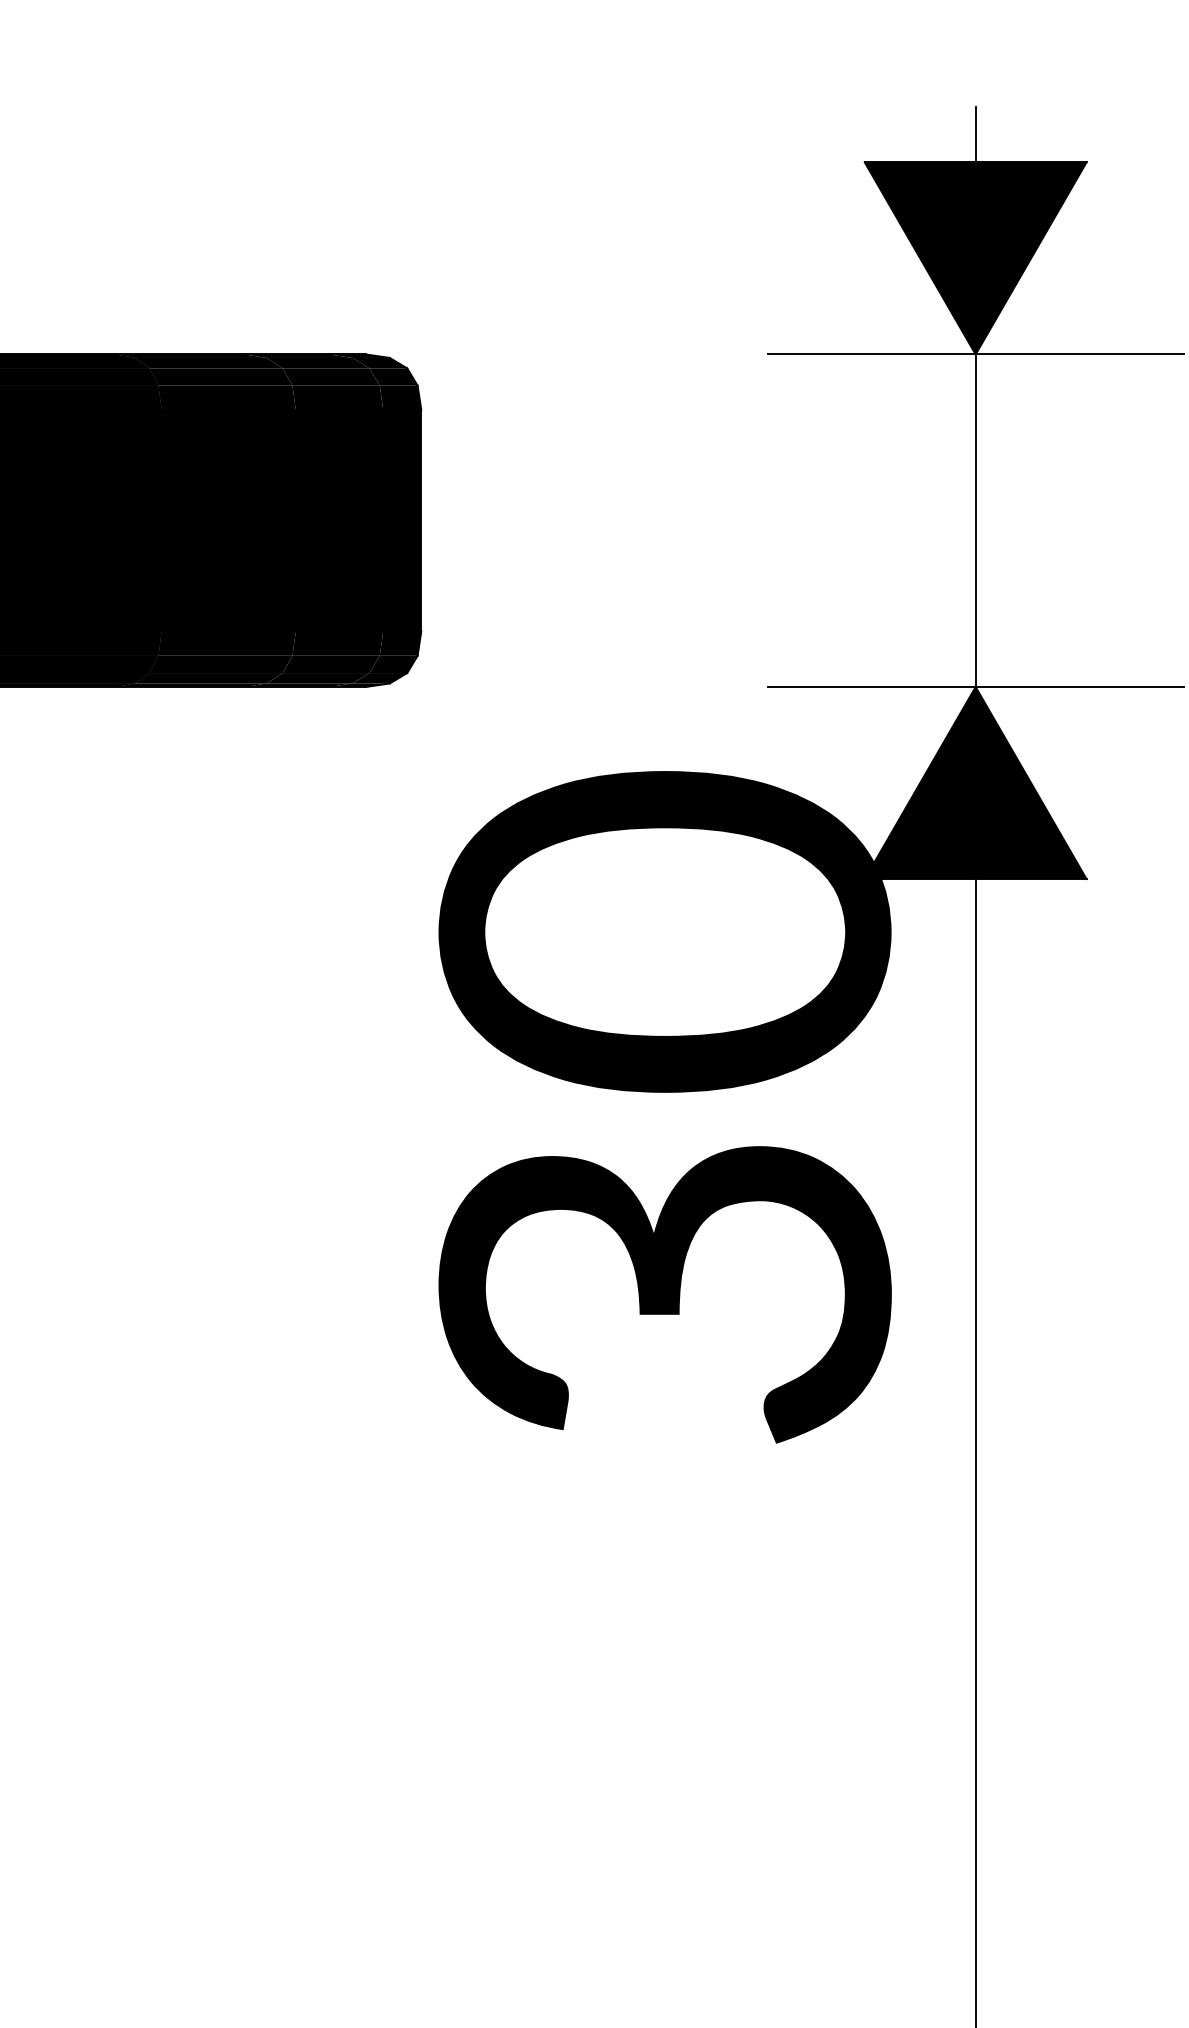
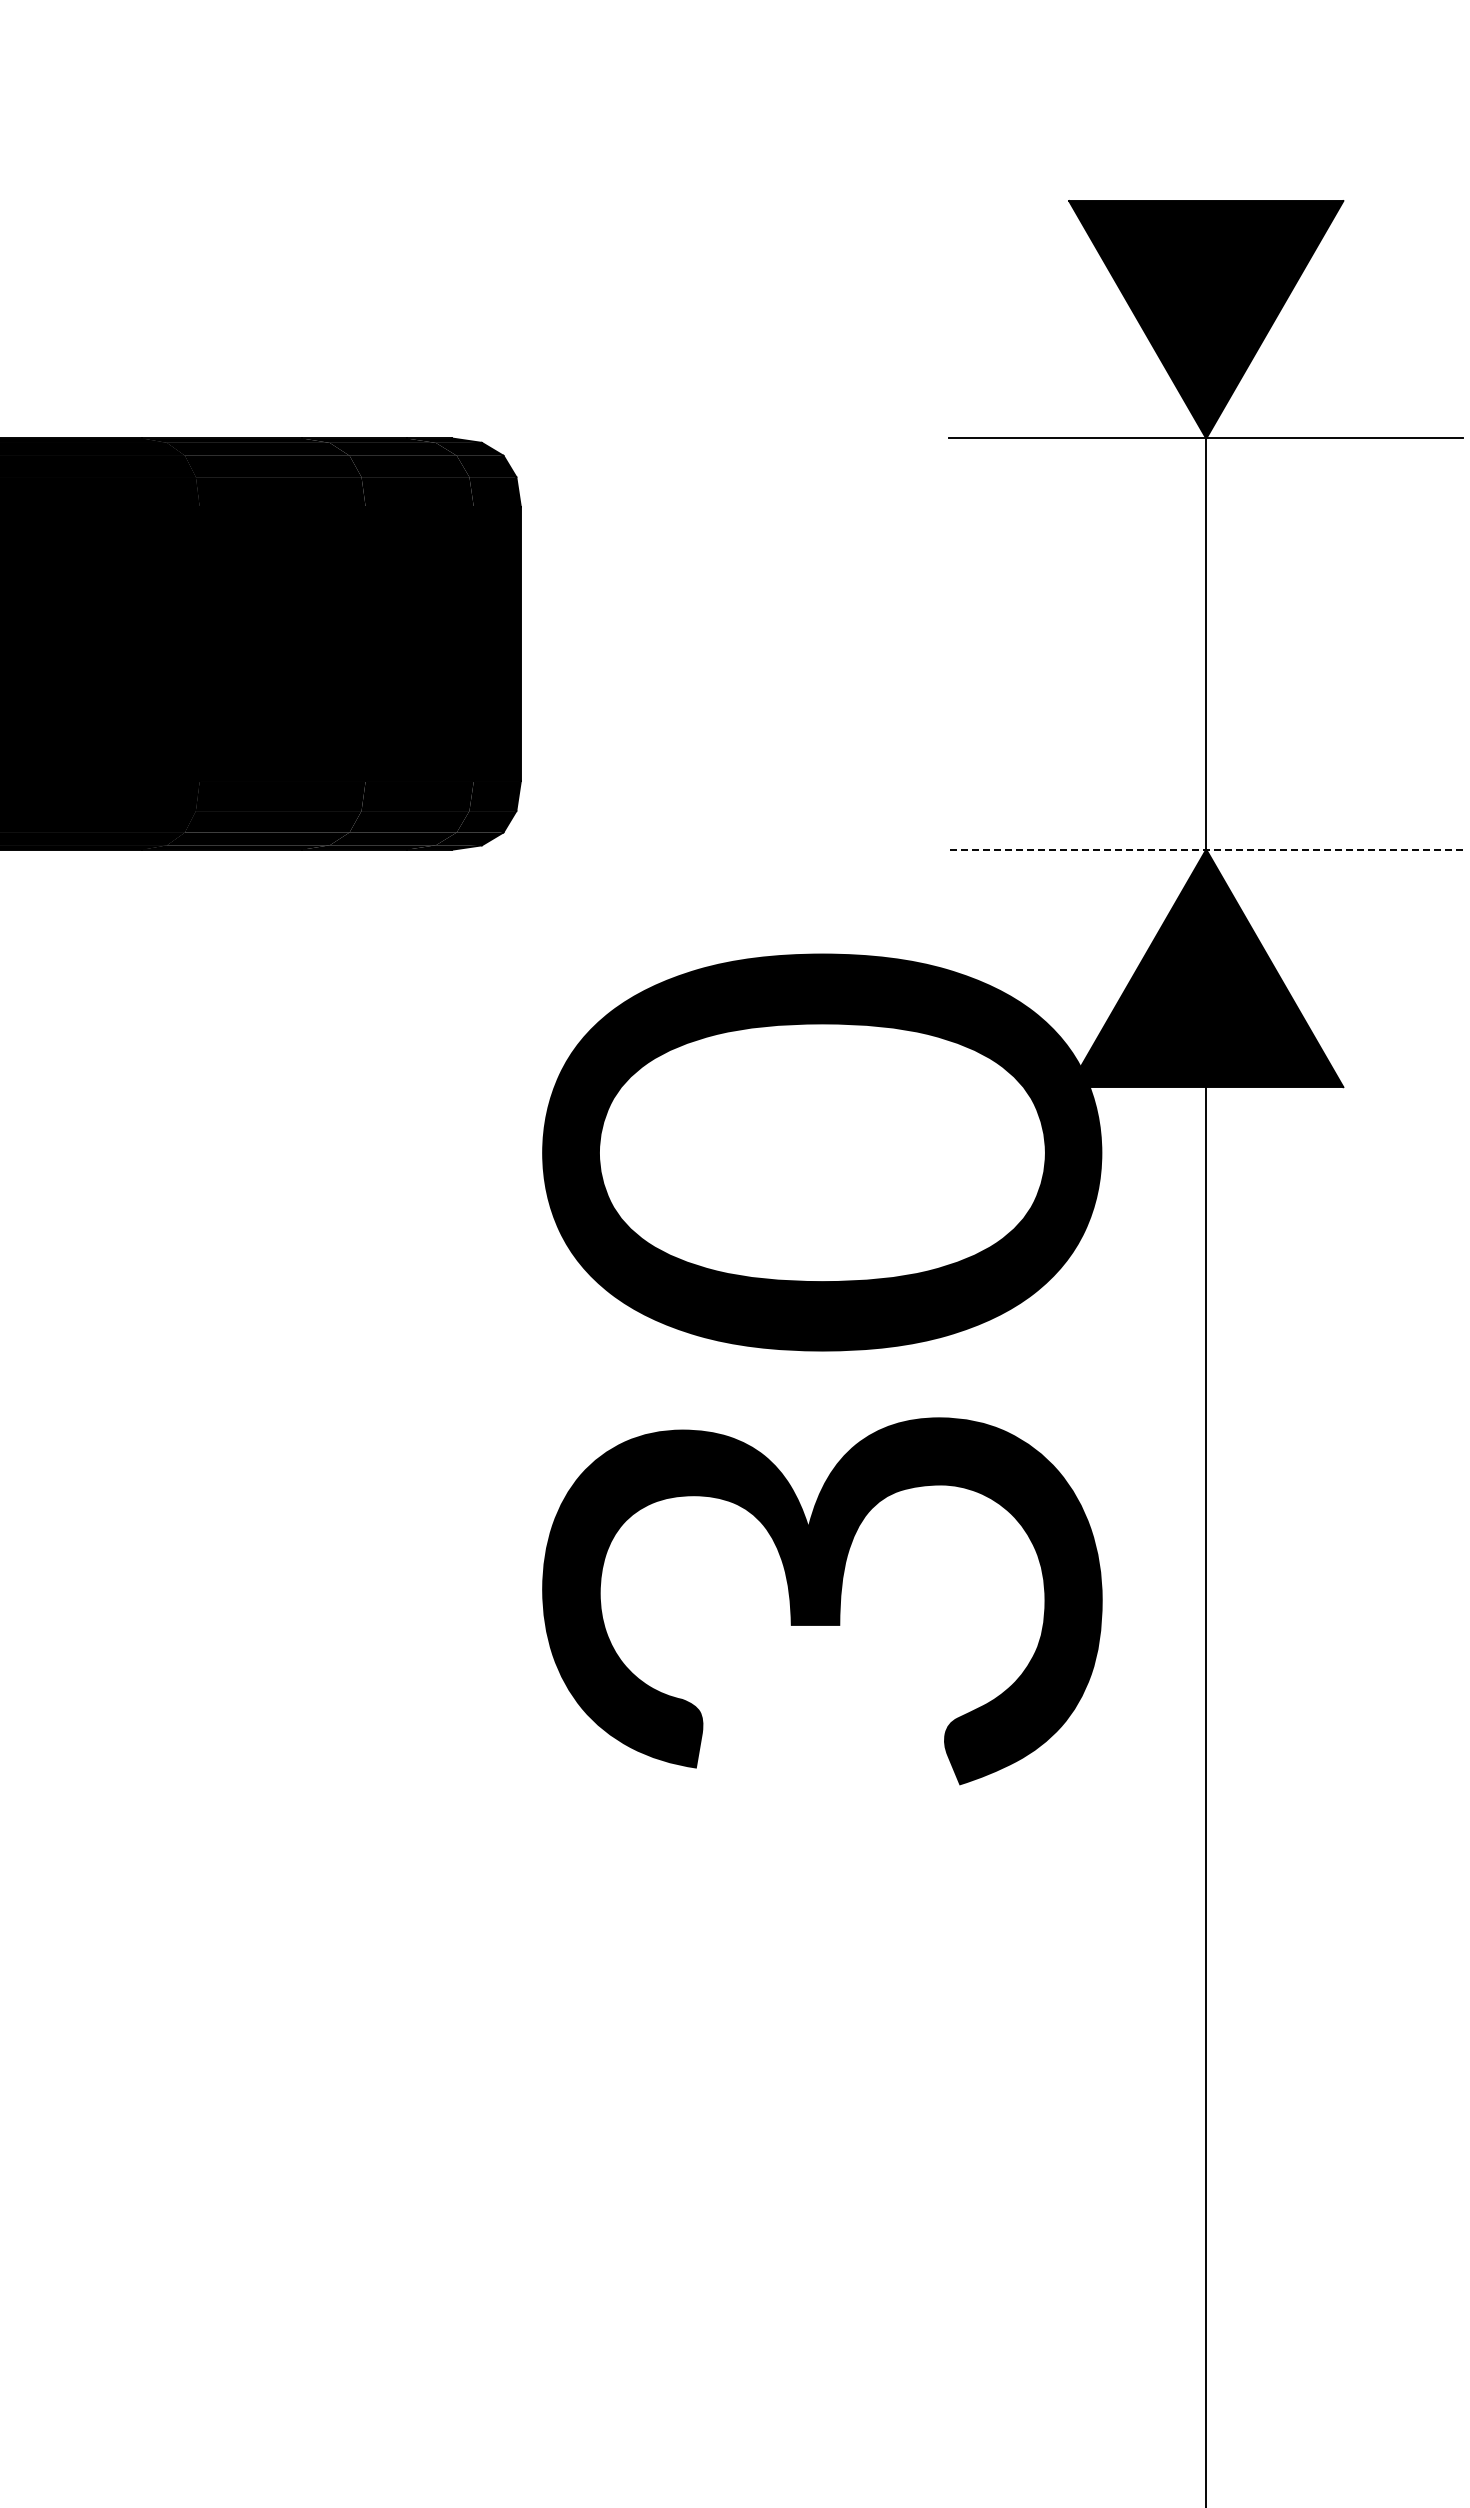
line: (975, 134) -> (1206, 166), removed
line: (975, 686) -> (1205, 849), solid -> dashed

